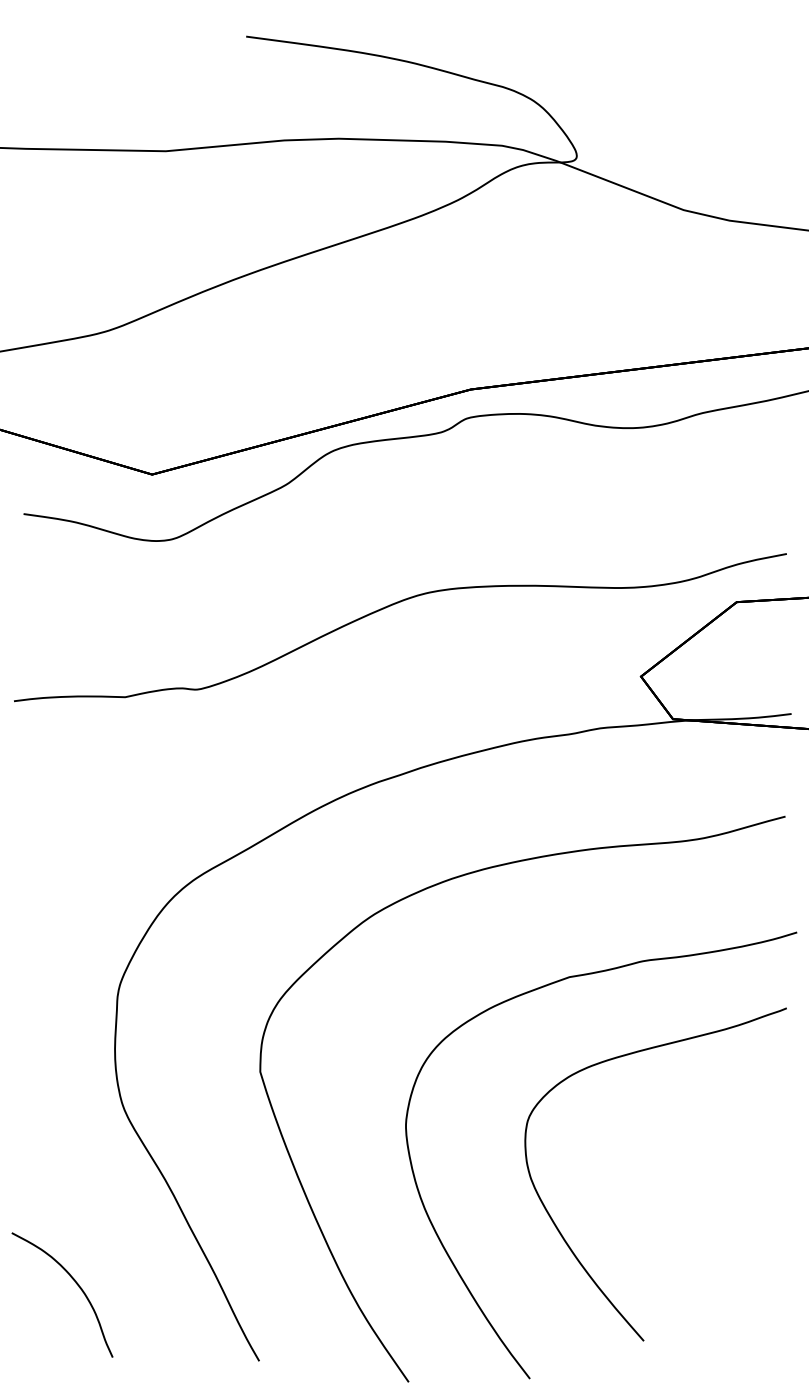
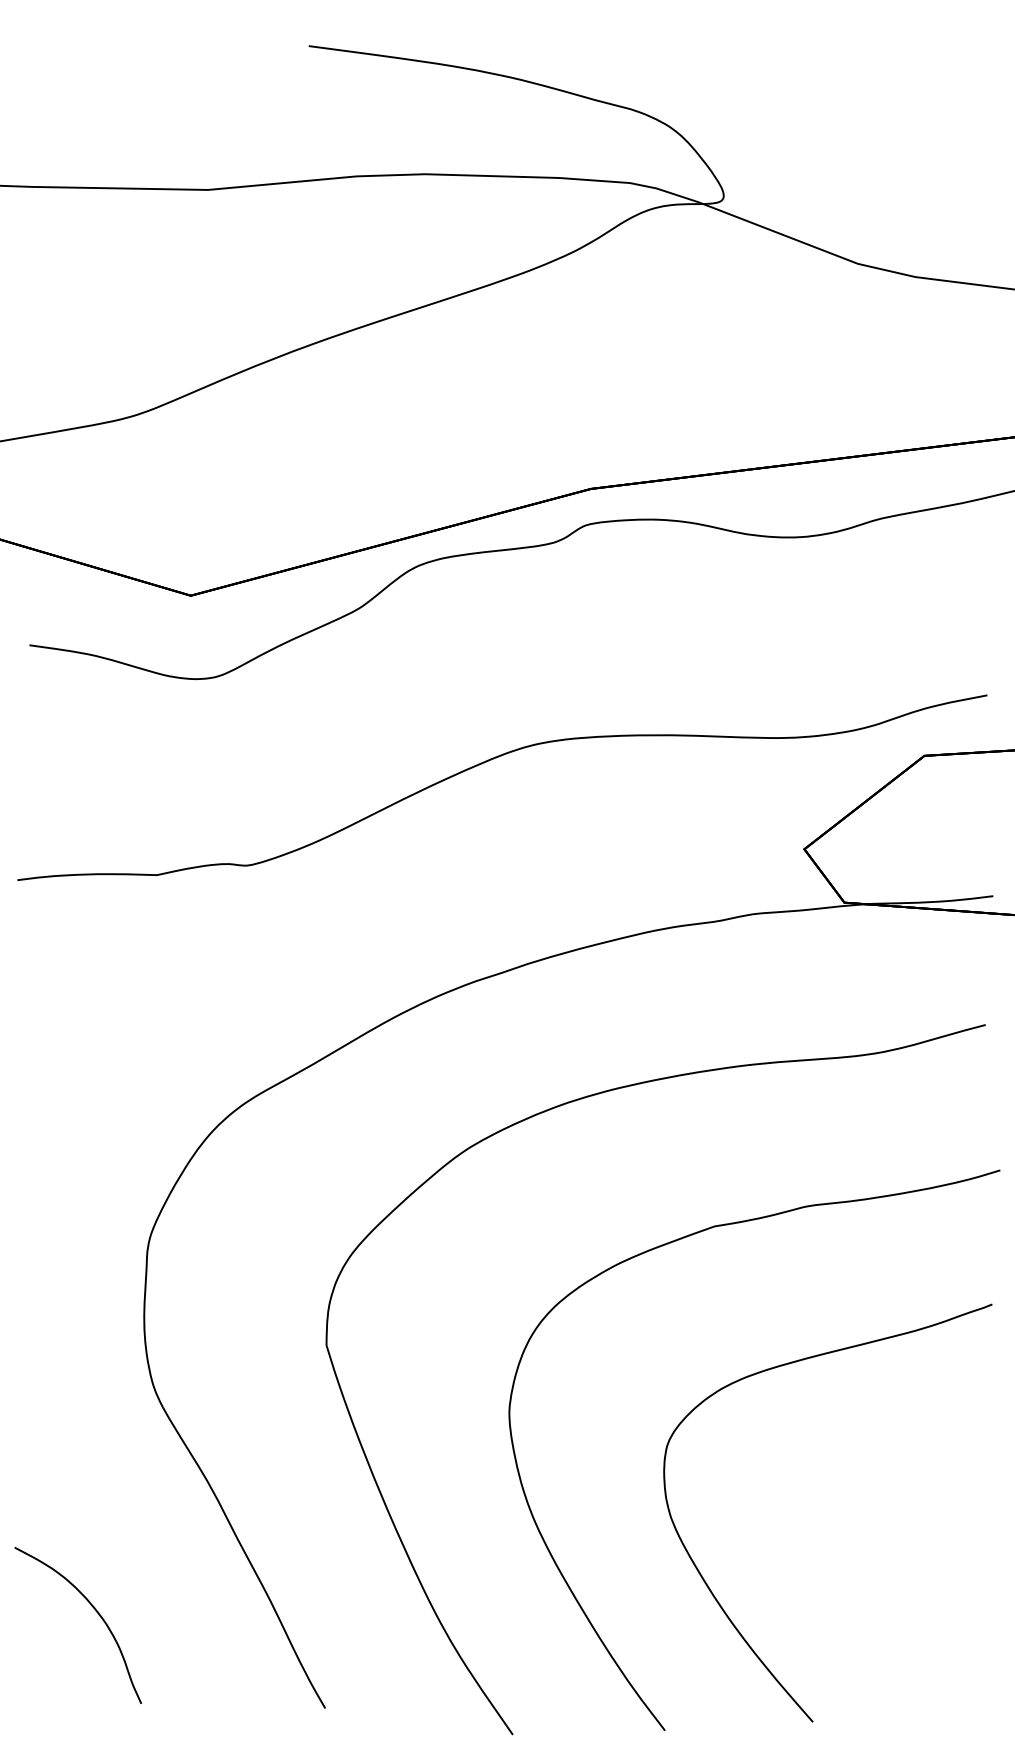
part: (562, 1234) -> (710, 1588), moved

